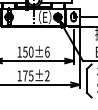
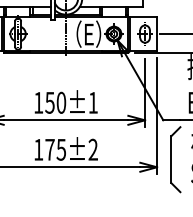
text: (47, 51) -> (93, 101), 150±6 -> 150±1

